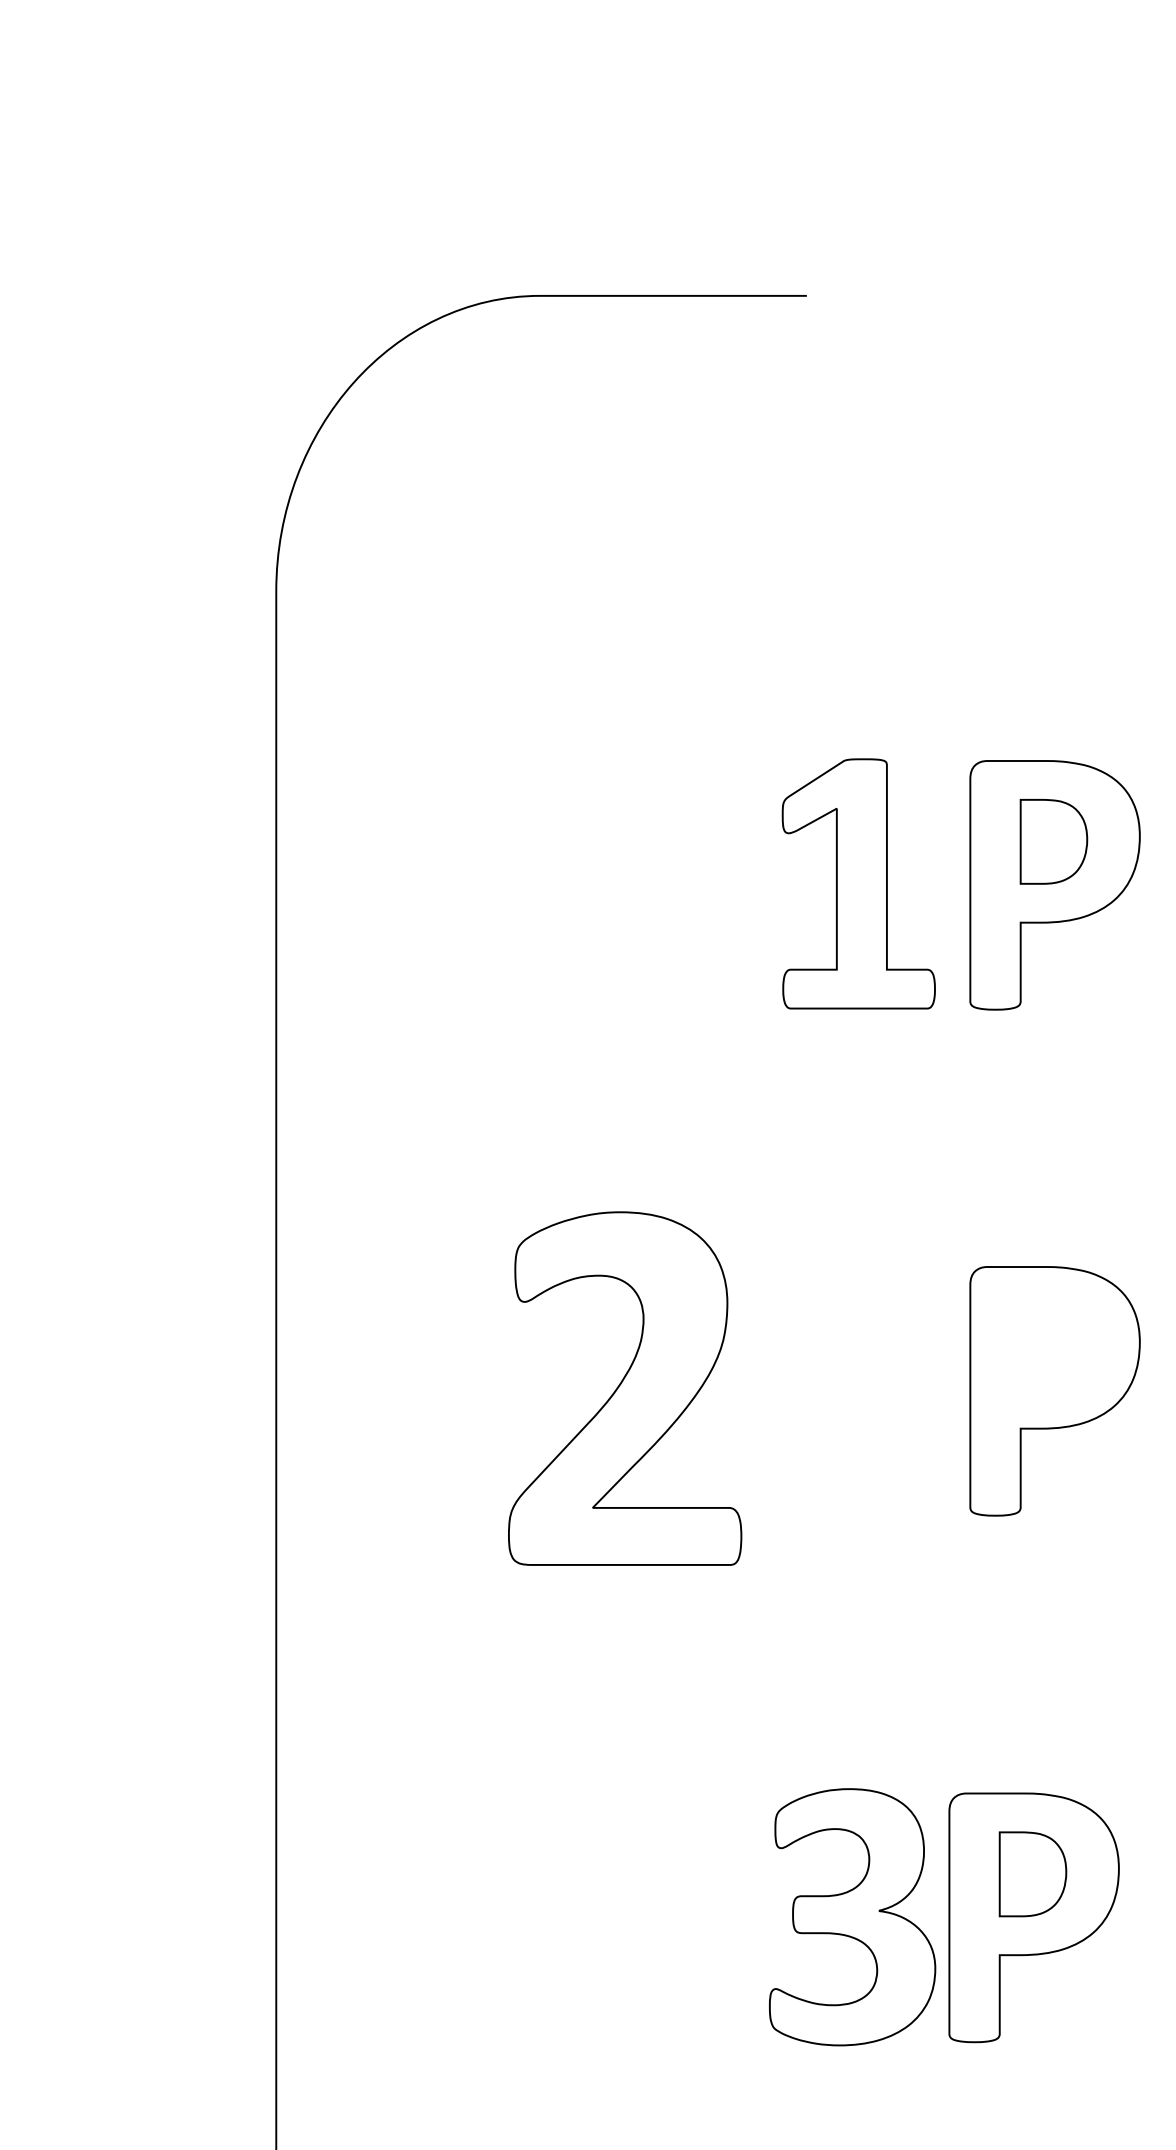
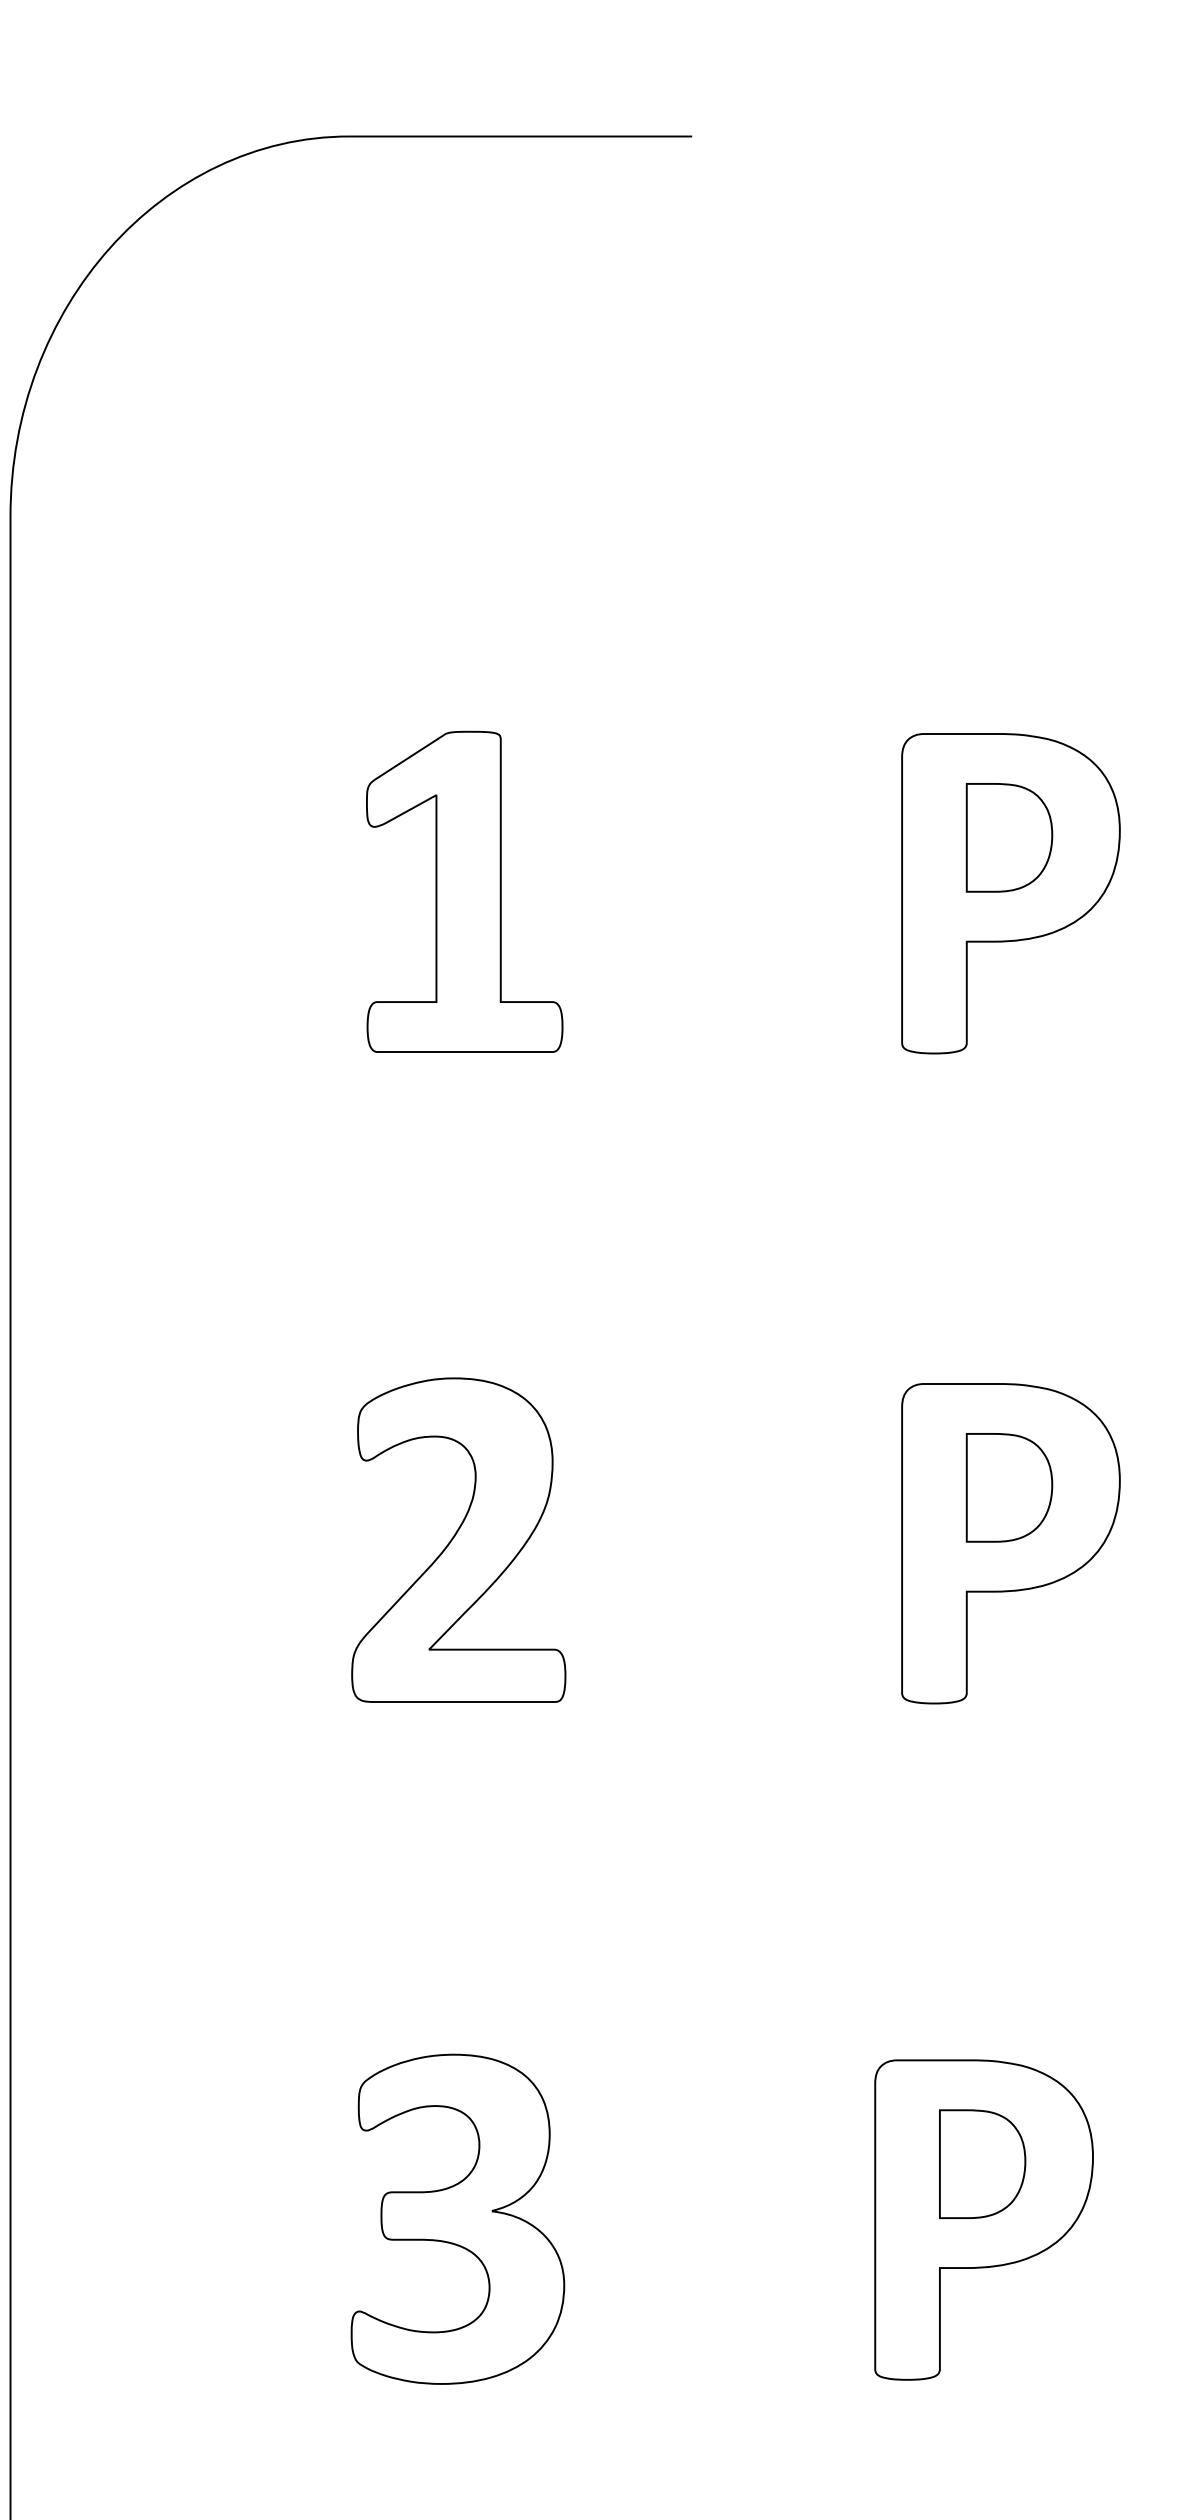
part: (858, 883) -> (464, 891), moved
part: (1053, 1347) -> (1008, 1487), added
part: (625, 1388) -> (459, 1540), size x0.71
part: (852, 1917) -> (457, 2219), moved

